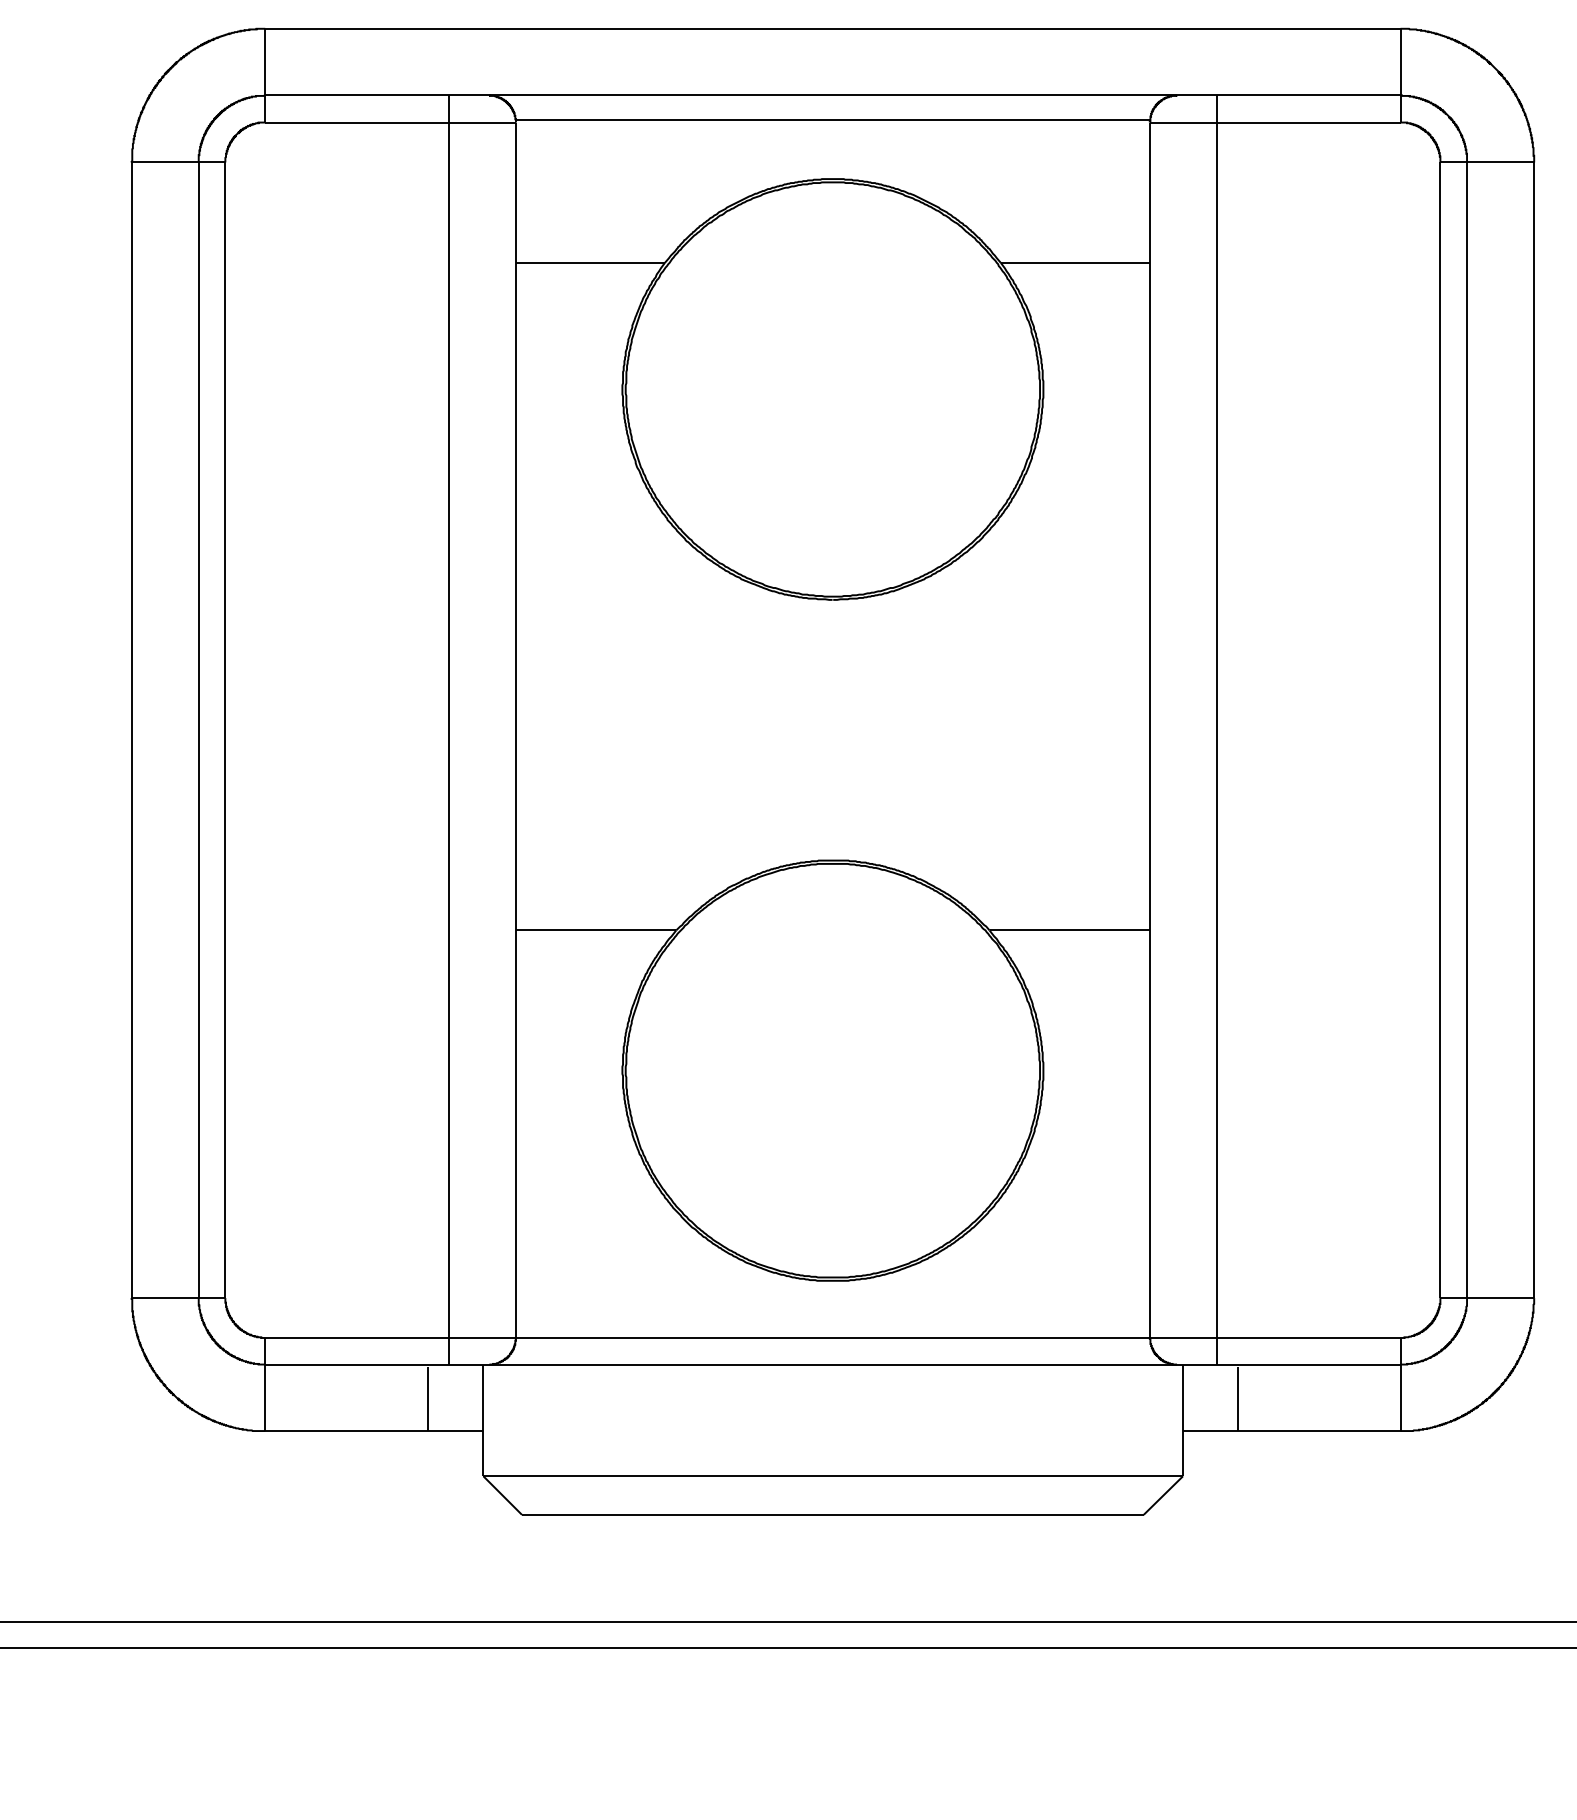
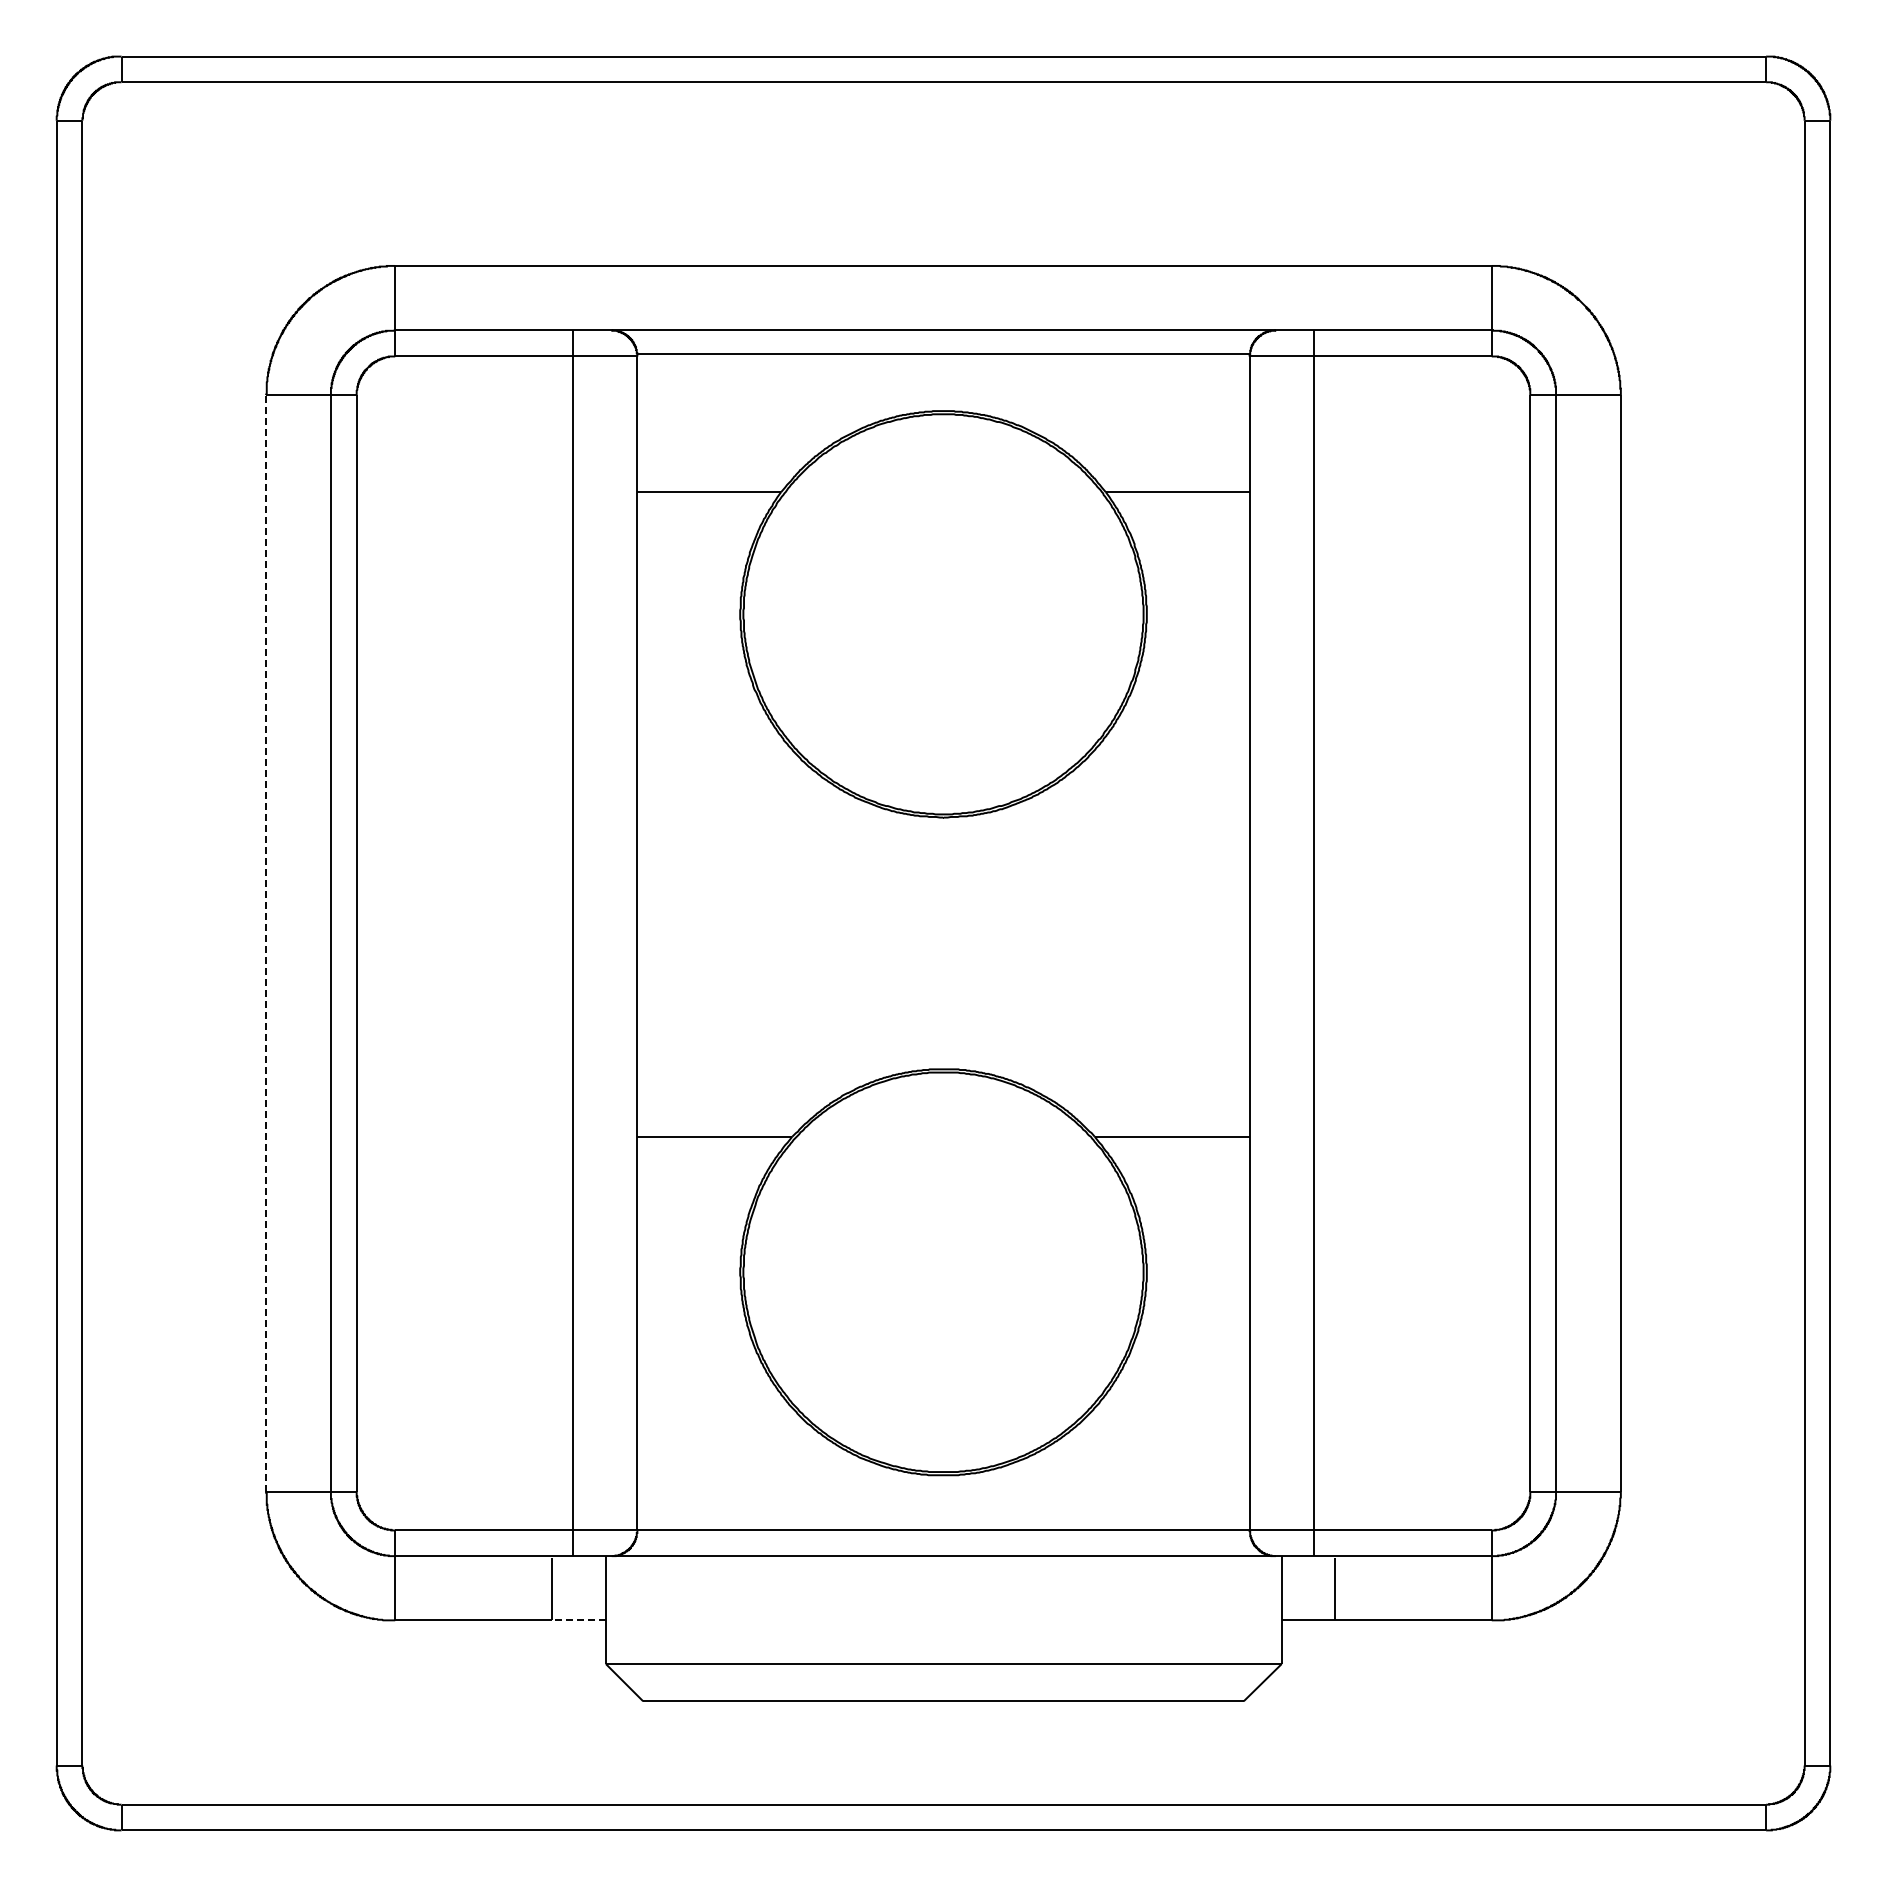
line: (131, 729) -> (266, 942), solid -> dashed
line: (455, 1431) -> (578, 1620), solid -> dashed

